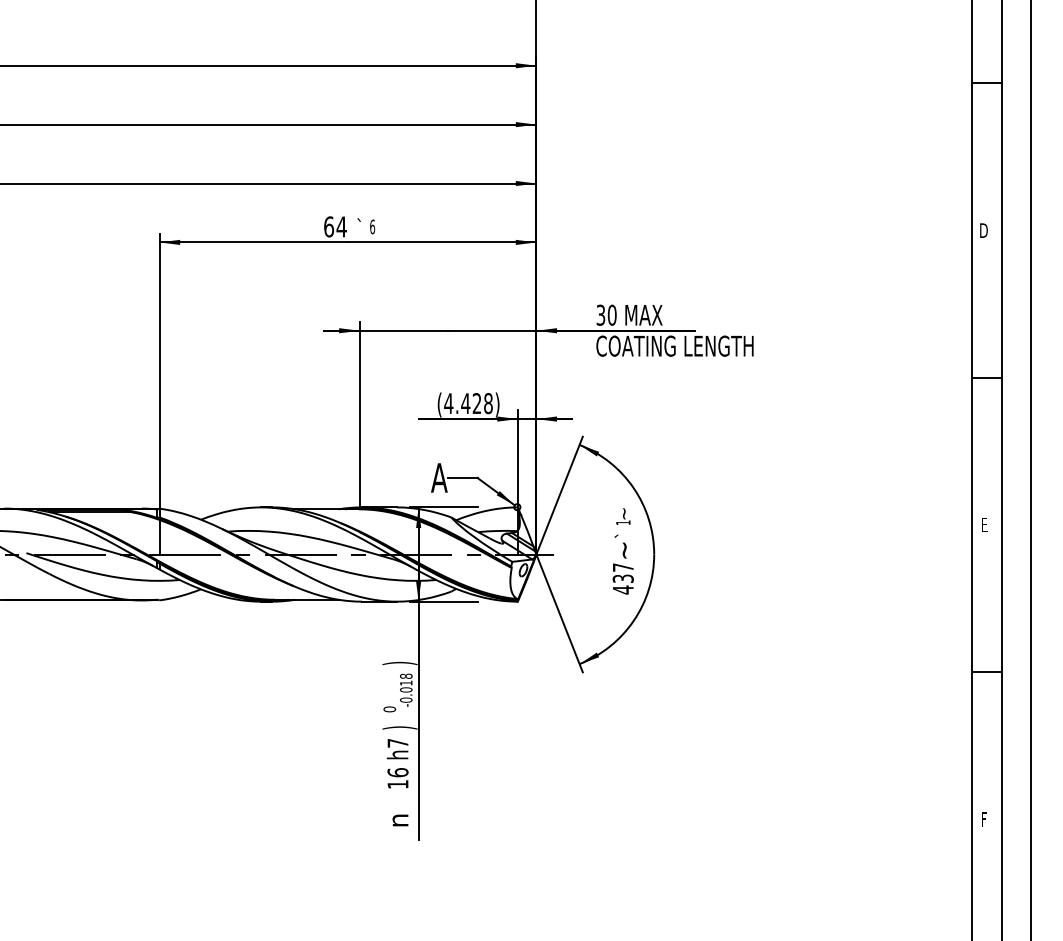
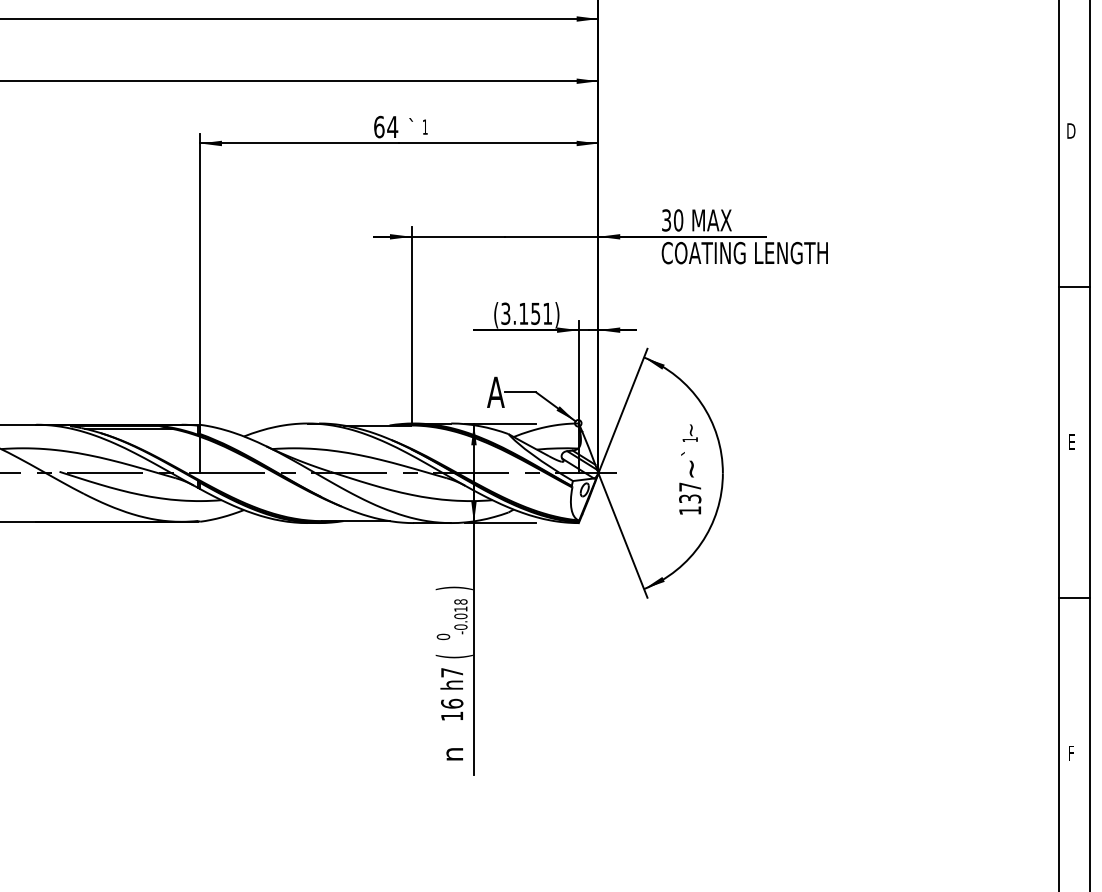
text: (372, 226) -> (425, 126), 6 -> 1
text: (468, 403) -> (526, 313), (4.428) -> (3.151)
text: (623, 589) -> (690, 510), 437 -> 137
text: (399, 727) -> (453, 656), ) -> (

